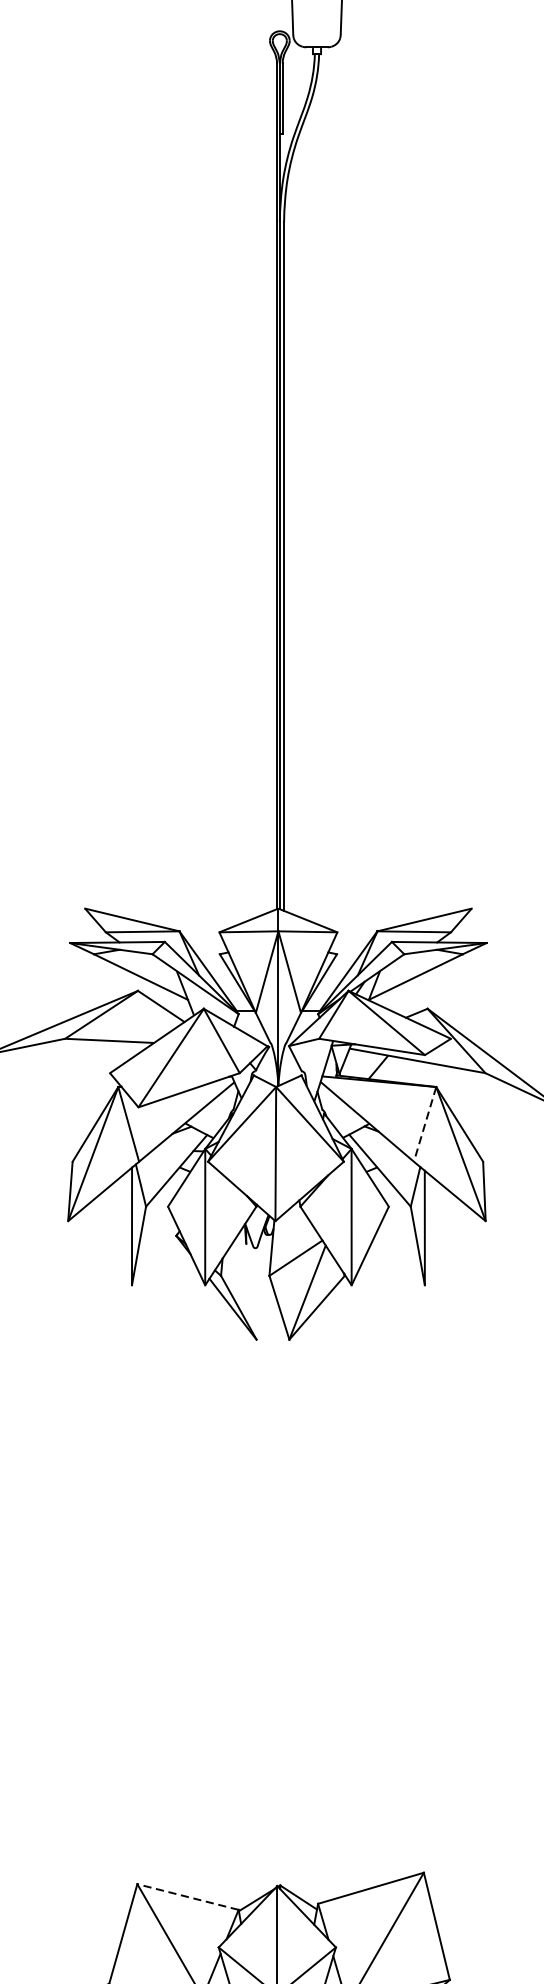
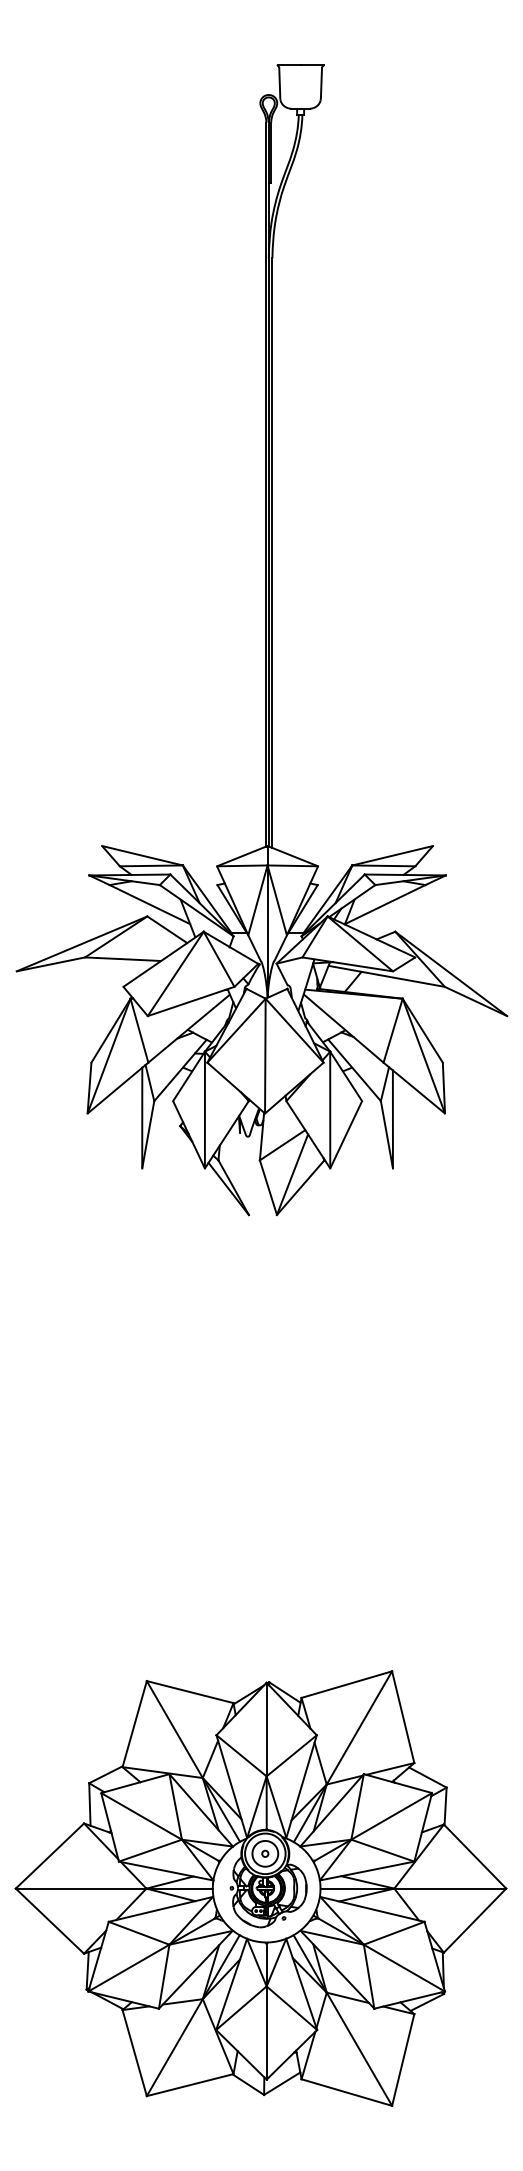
line: (424, 1125) -> (392, 1031), dashed -> solid
line: (188, 1897) -> (190, 1692), dashed -> solid

